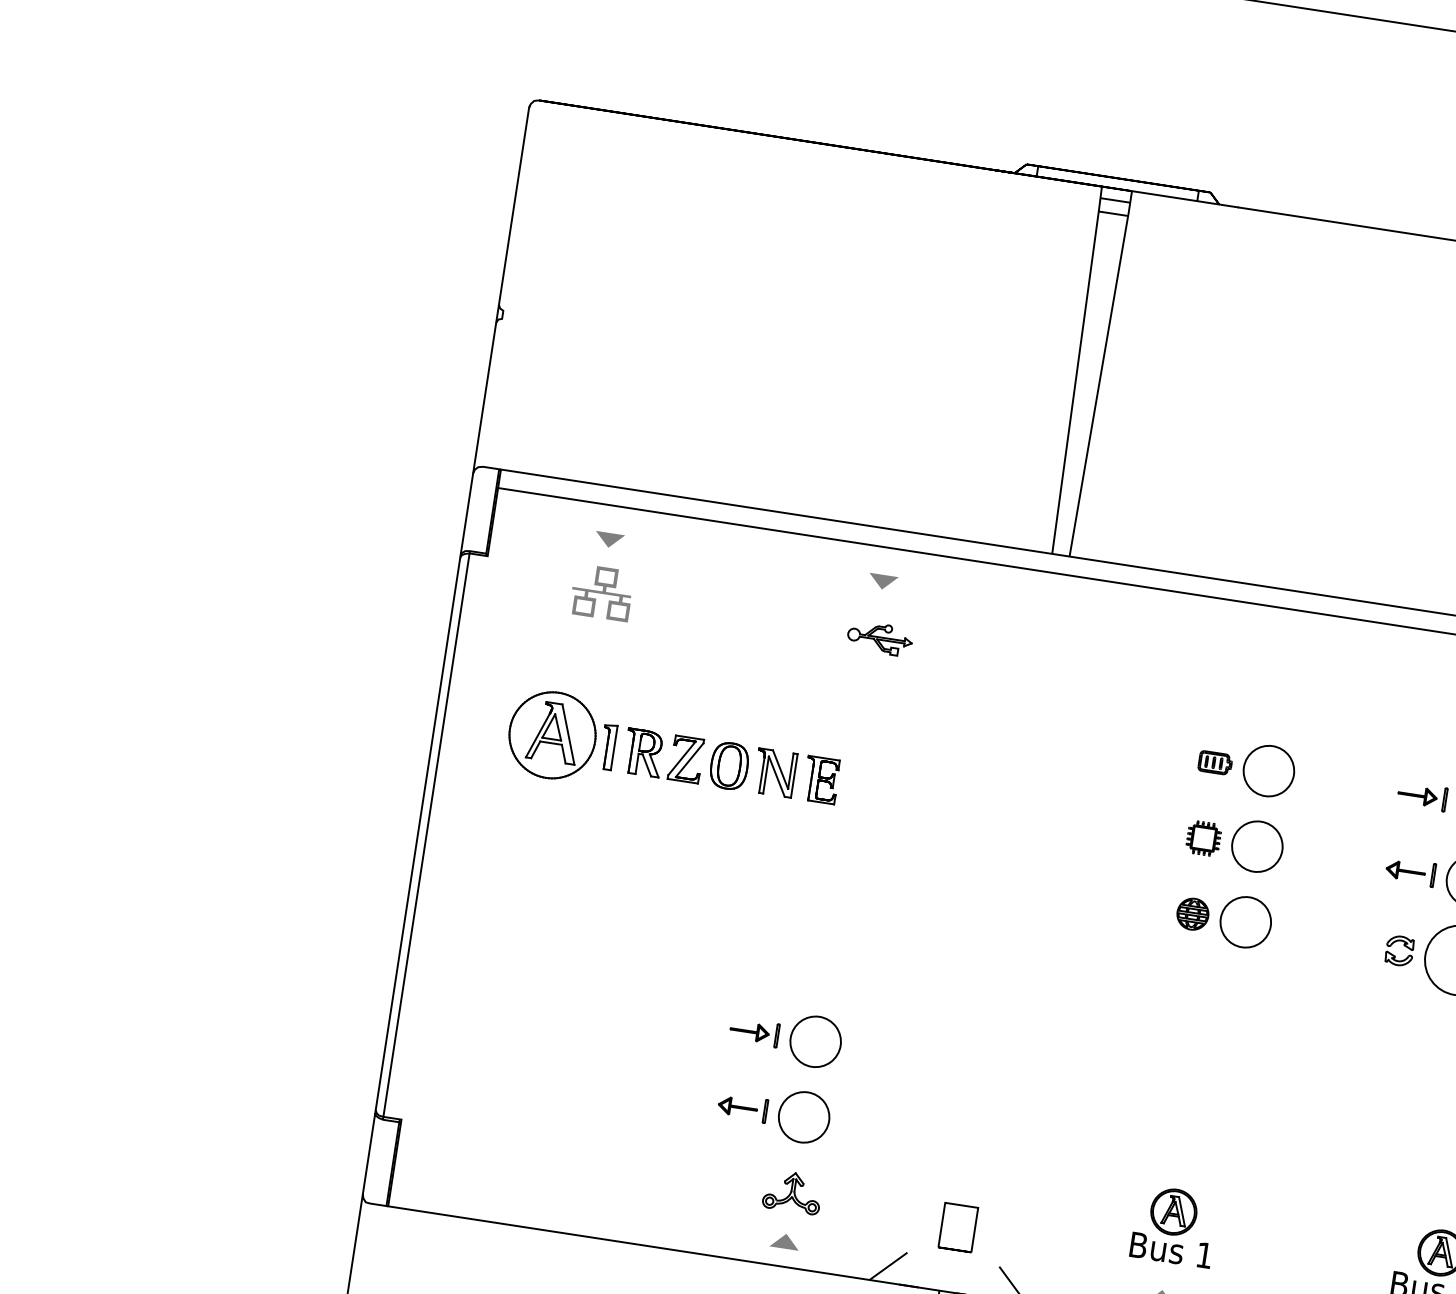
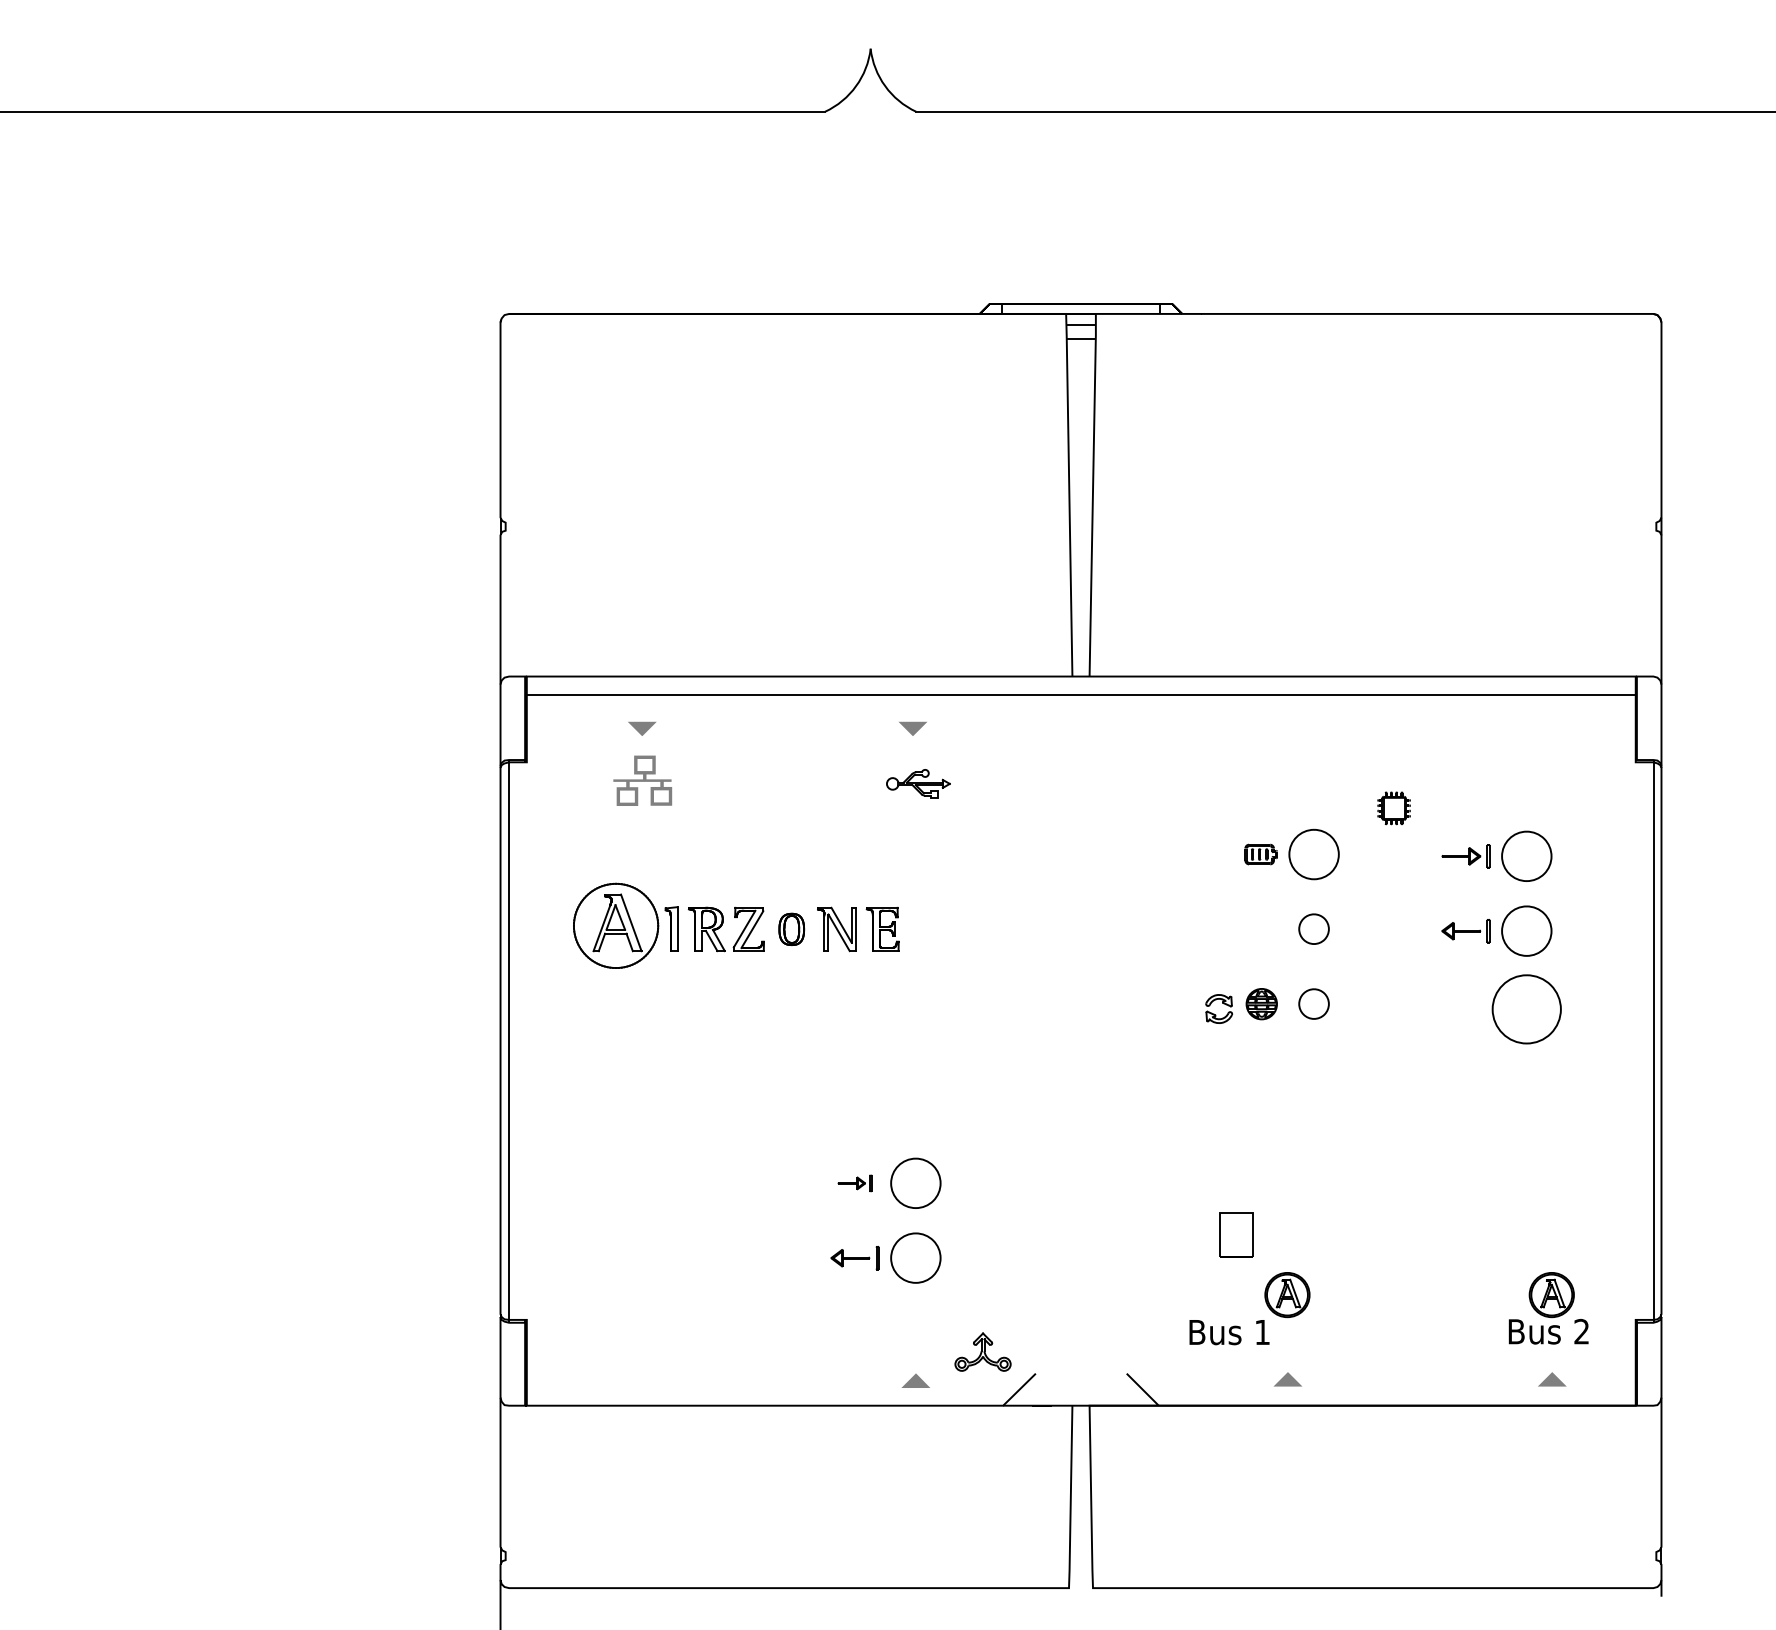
part: (729, 766) -> (791, 929), size x0.7
part: (1203, 838) -> (1393, 808), moved
part: (1256, 845) -> (1313, 928), size x0.6
part: (1245, 921) -> (1313, 1003), size x0.6
part: (1403, 945) -> (1222, 1003), moved
part: (753, 1032) -> (854, 1183), size x0.7
part: (792, 1191) -> (982, 1351), moved
part: (958, 1227) -> (1236, 1234), moved
text: (1171, 1250) -> (1229, 1332), moved

